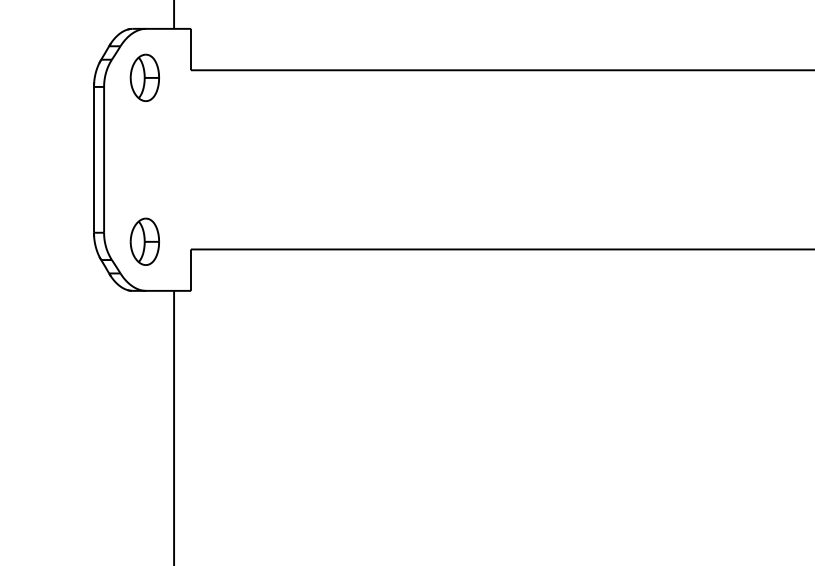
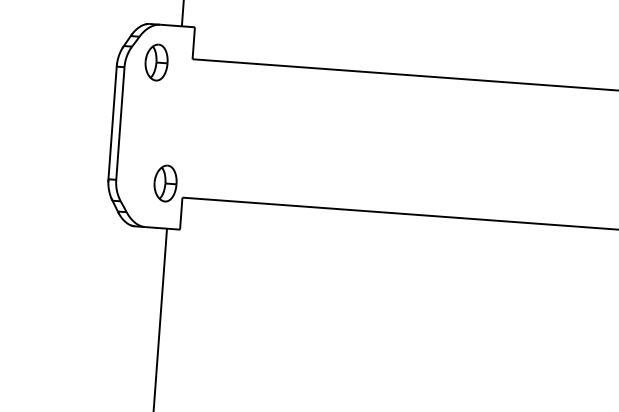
part: (144, 241) -> (165, 183), moved

